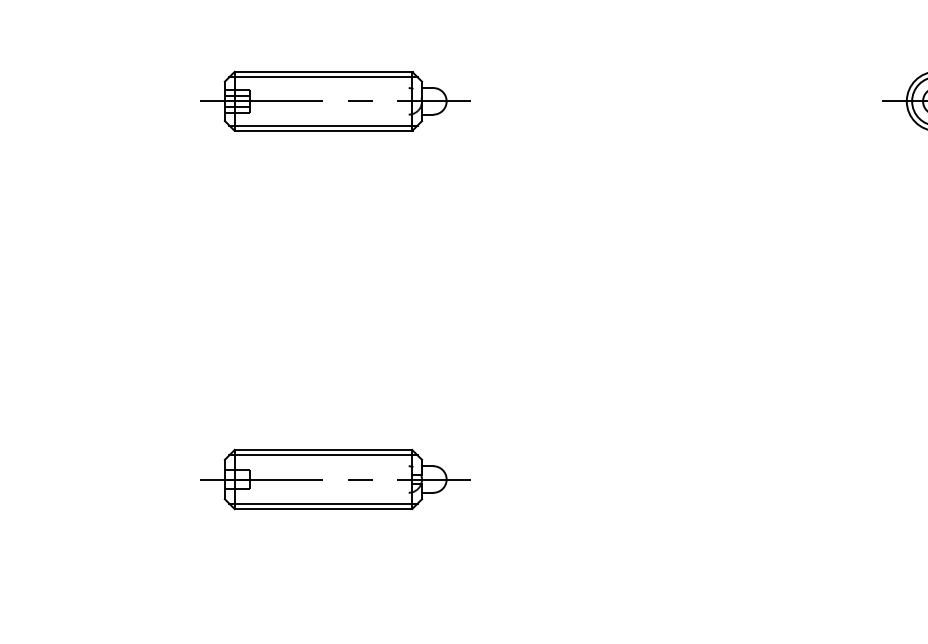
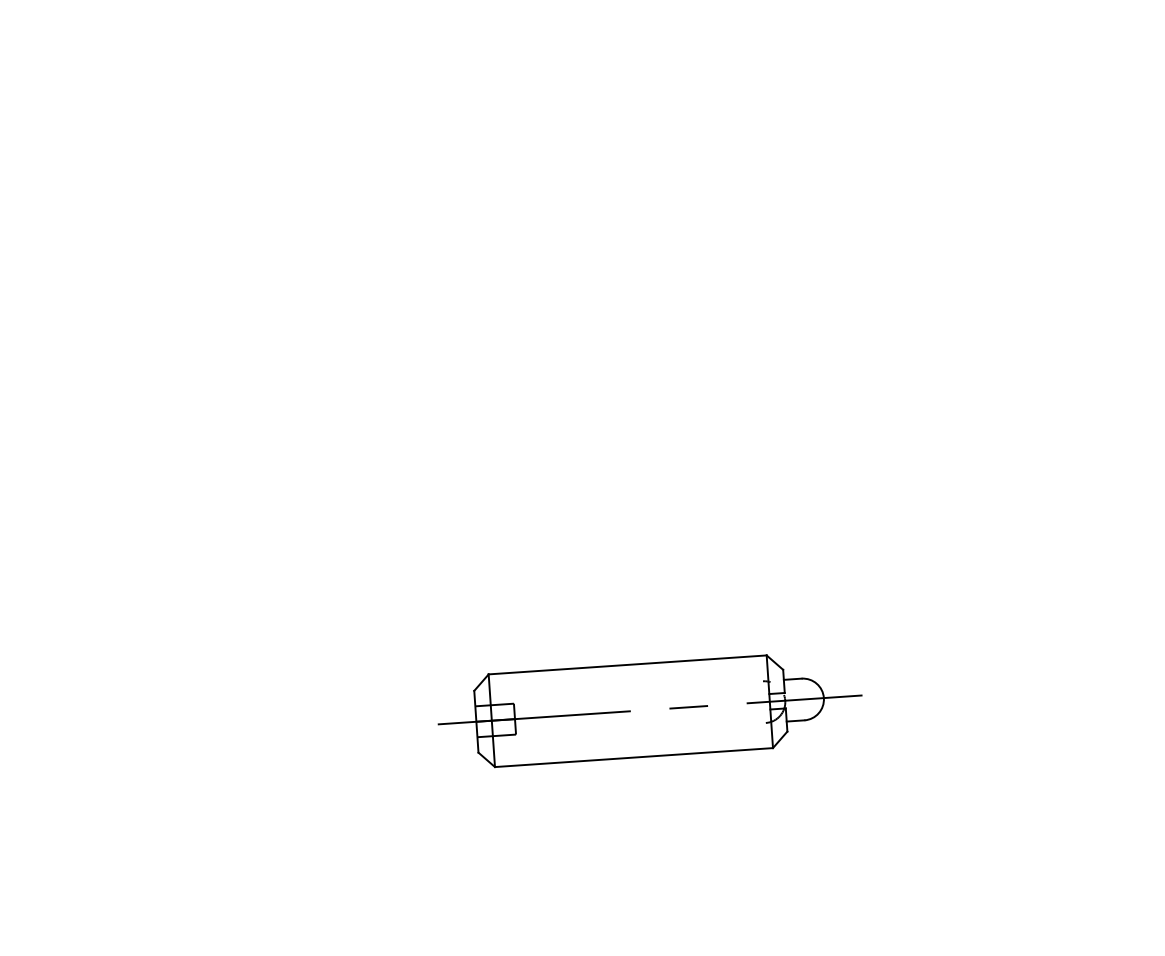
part: (335, 100) -> (609, 115), removed
line: (323, 455) -> (628, 673), removed
line: (323, 503) -> (633, 748), removed

